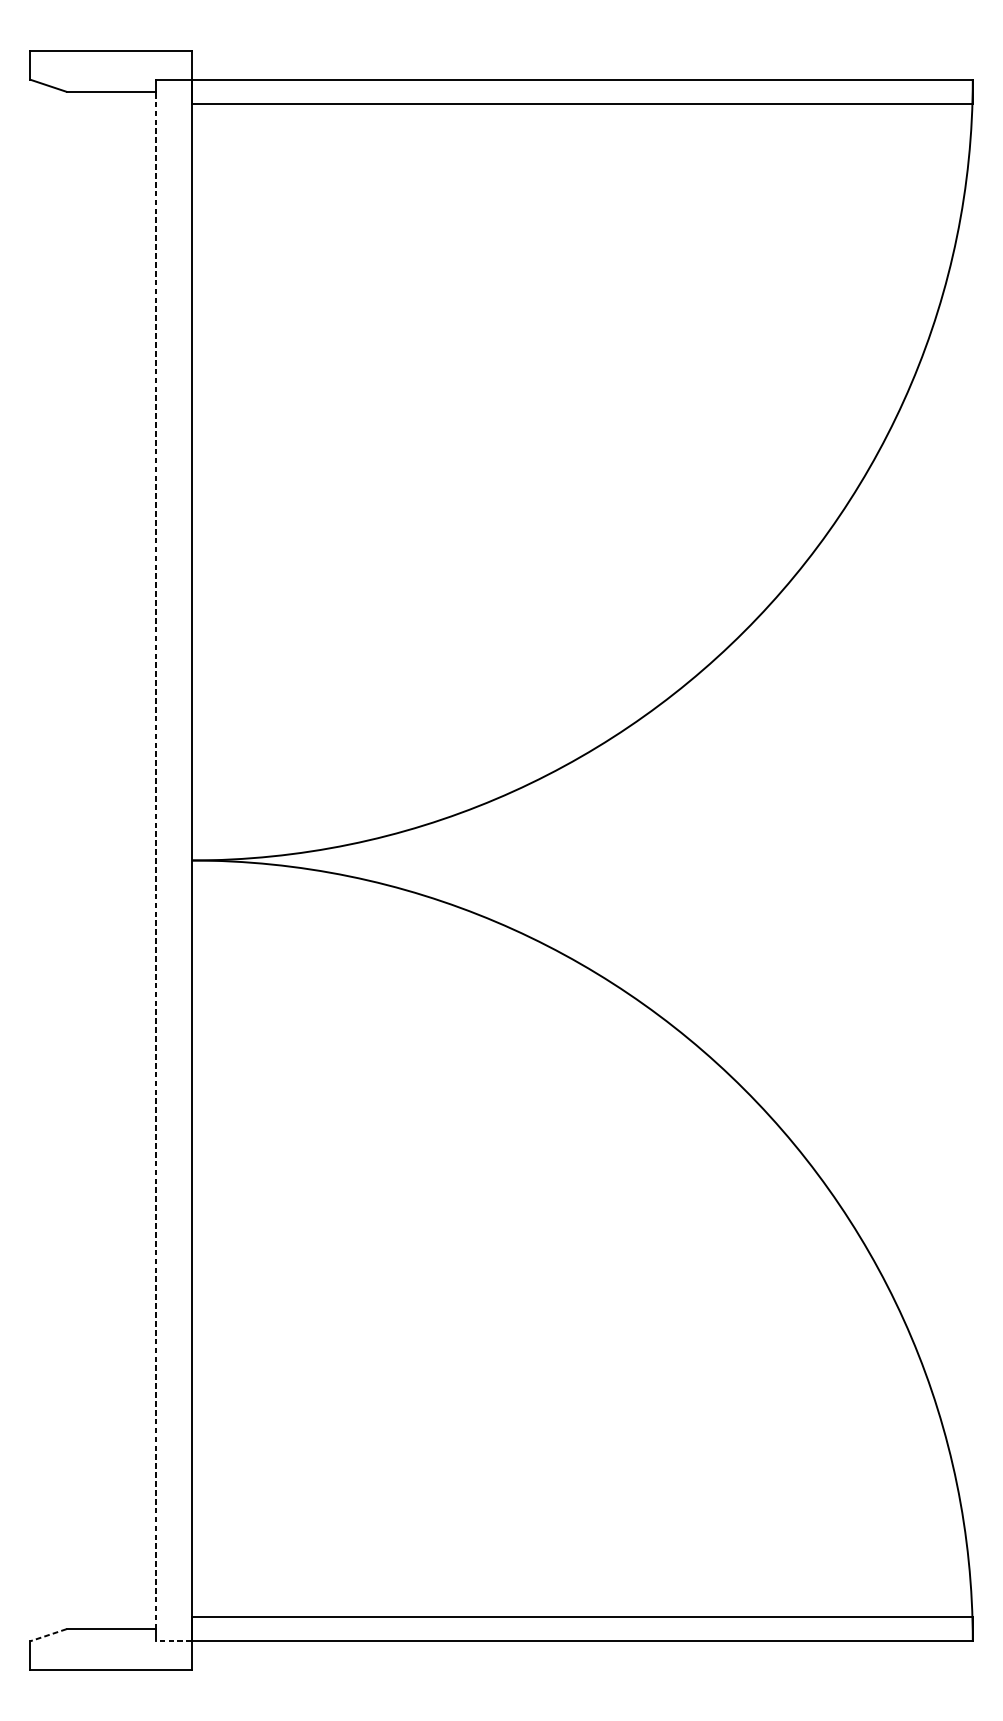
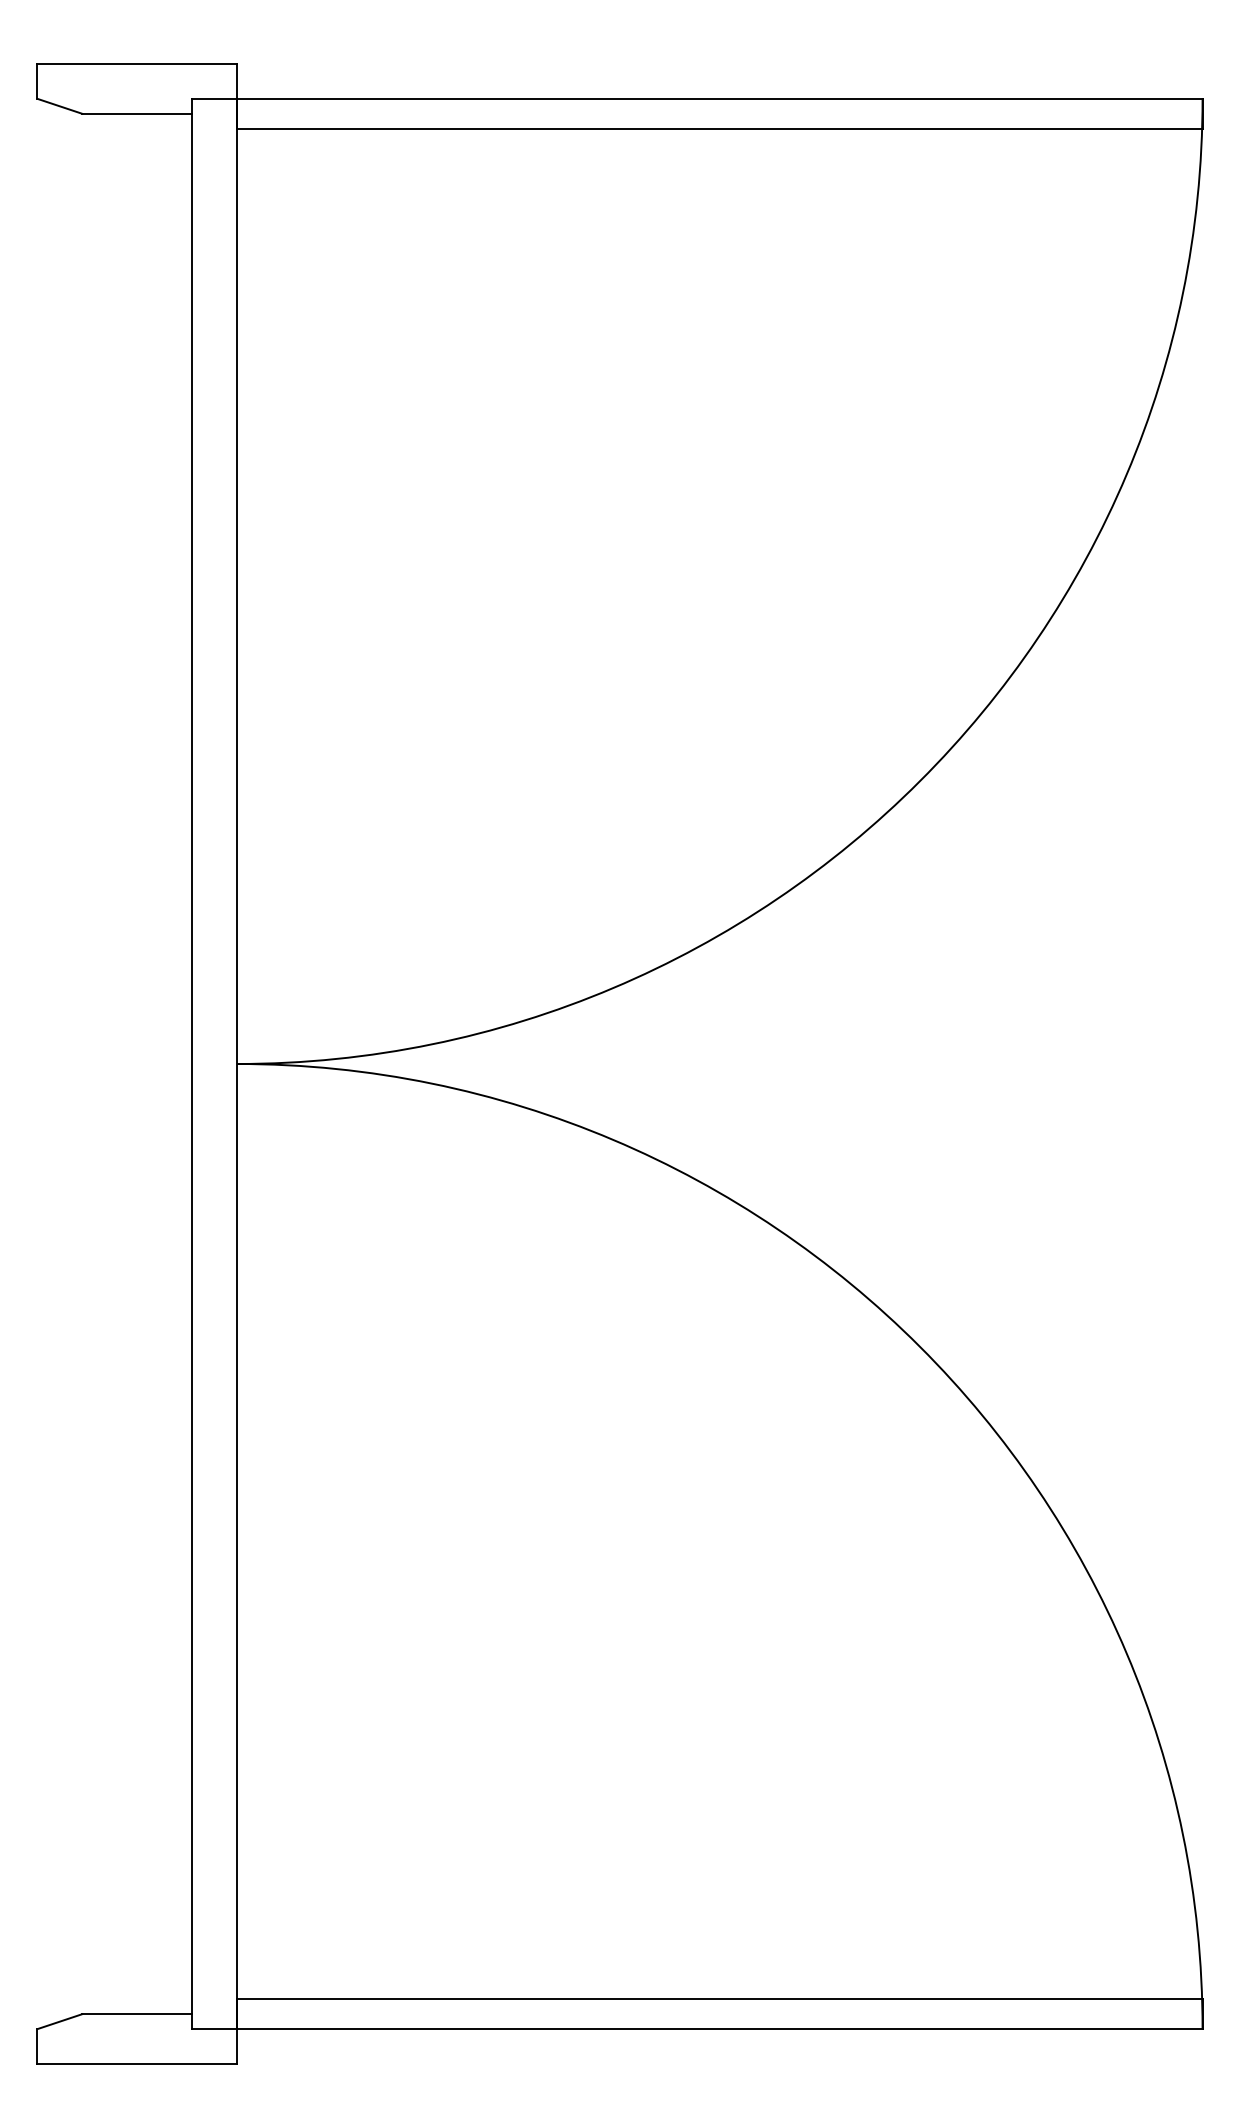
line: (155, 860) -> (192, 1063), dashed -> solid
line: (48, 1635) -> (59, 2021), dashed -> solid
line: (173, 1641) -> (214, 2029), dashed -> solid

